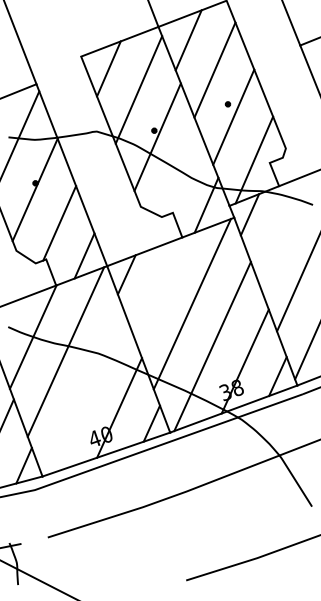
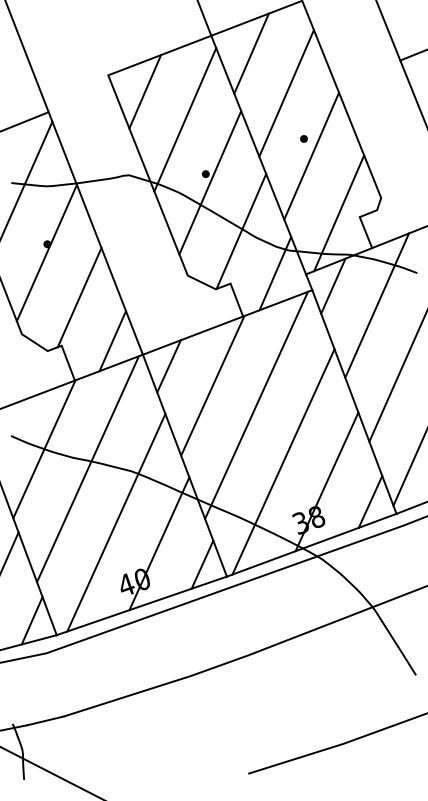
line: (180, 173) -> (240, 231), added
line: (282, 229) -> (376, 305), added
line: (159, 289) -> (212, 385), added
line: (87, 391) -> (116, 521), added
line: (33, 540) -> (44, 720), added

